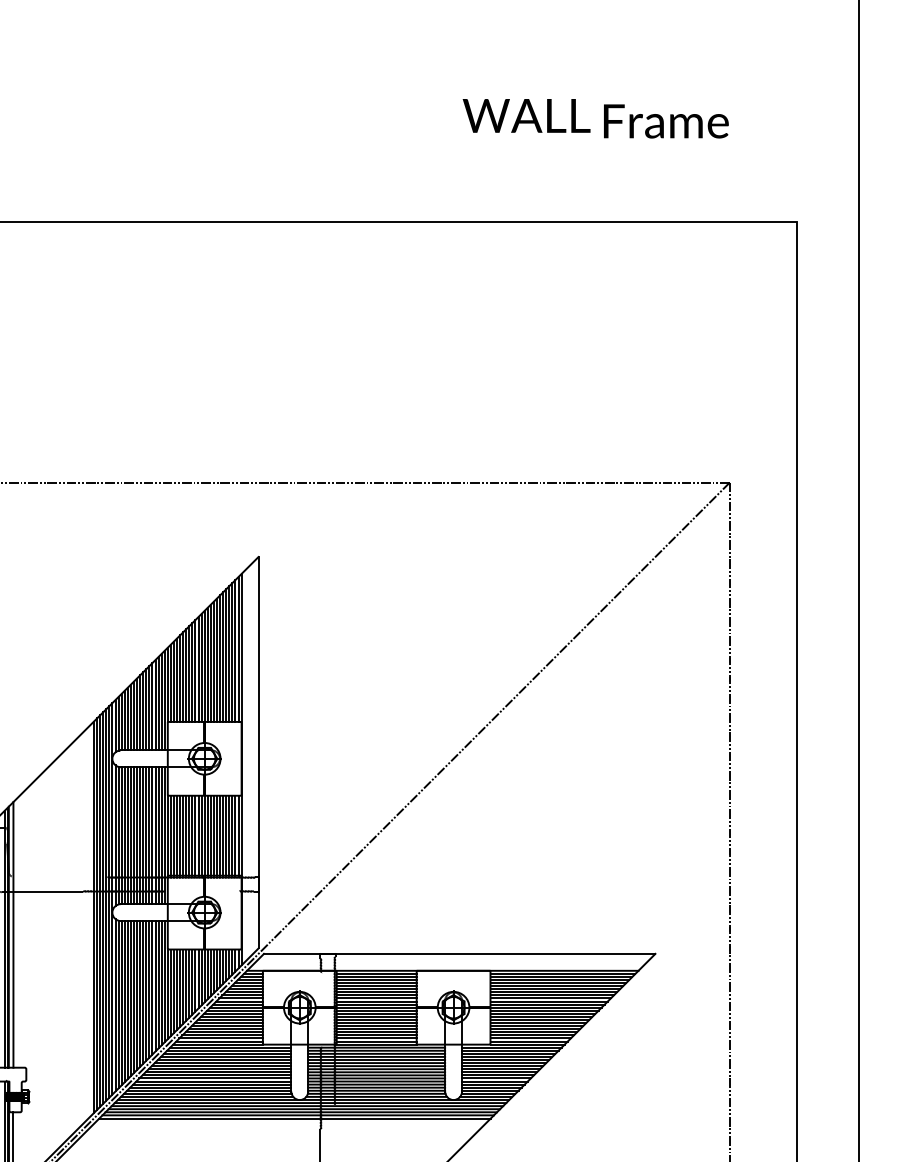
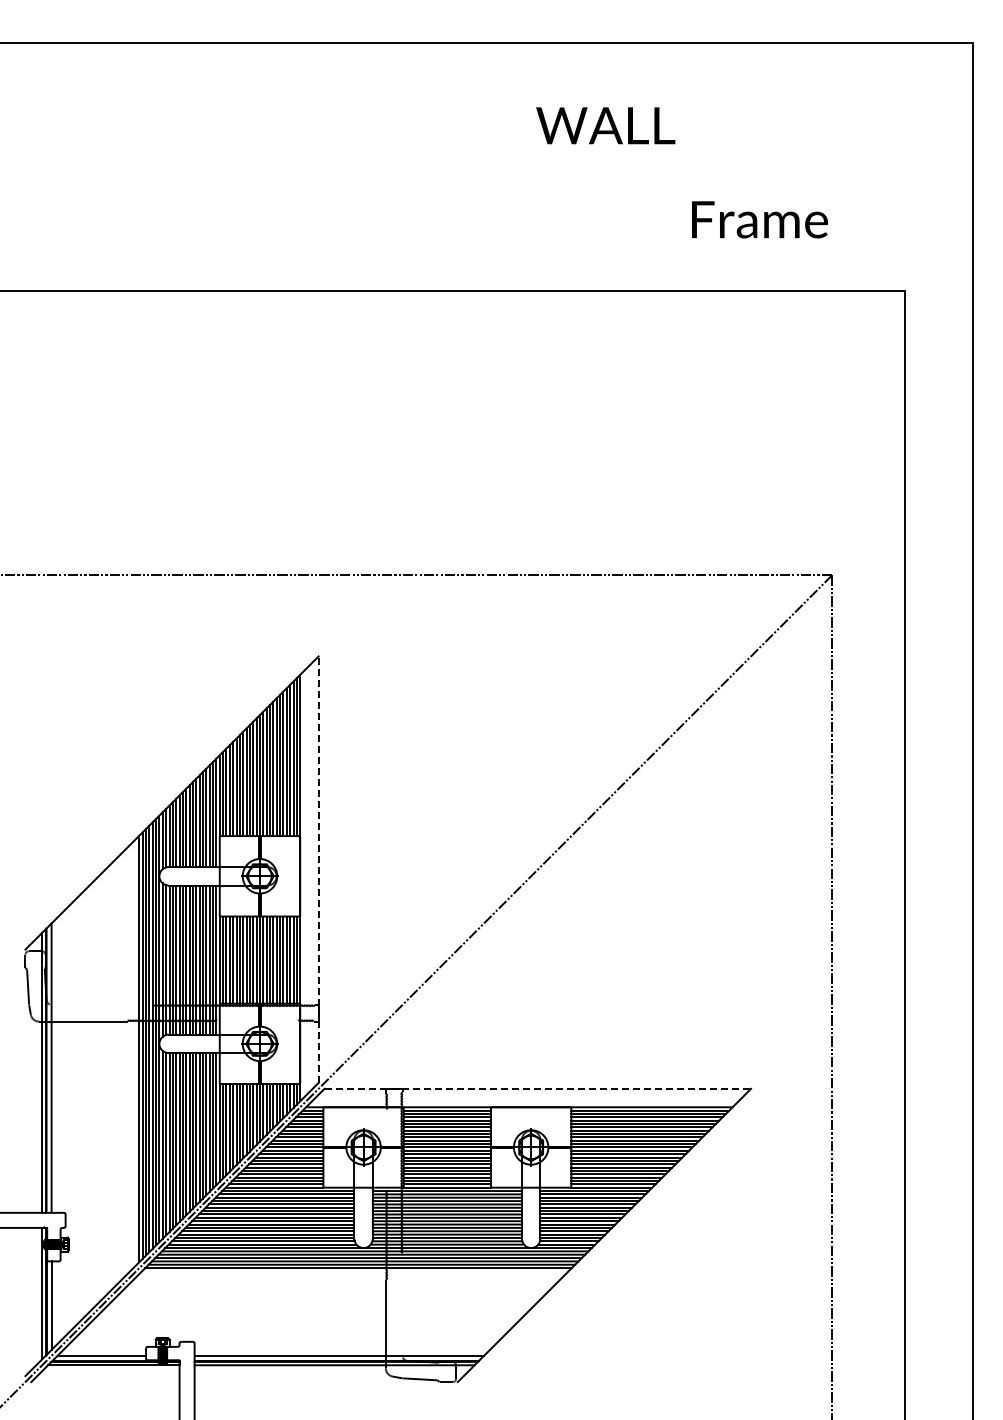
text: (526, 115) -> (605, 125), moved
text: (666, 121) -> (760, 219), moved
line: (258, 752) -> (318, 869), solid -> dashed
line: (460, 953) -> (538, 1088), solid -> dashed

